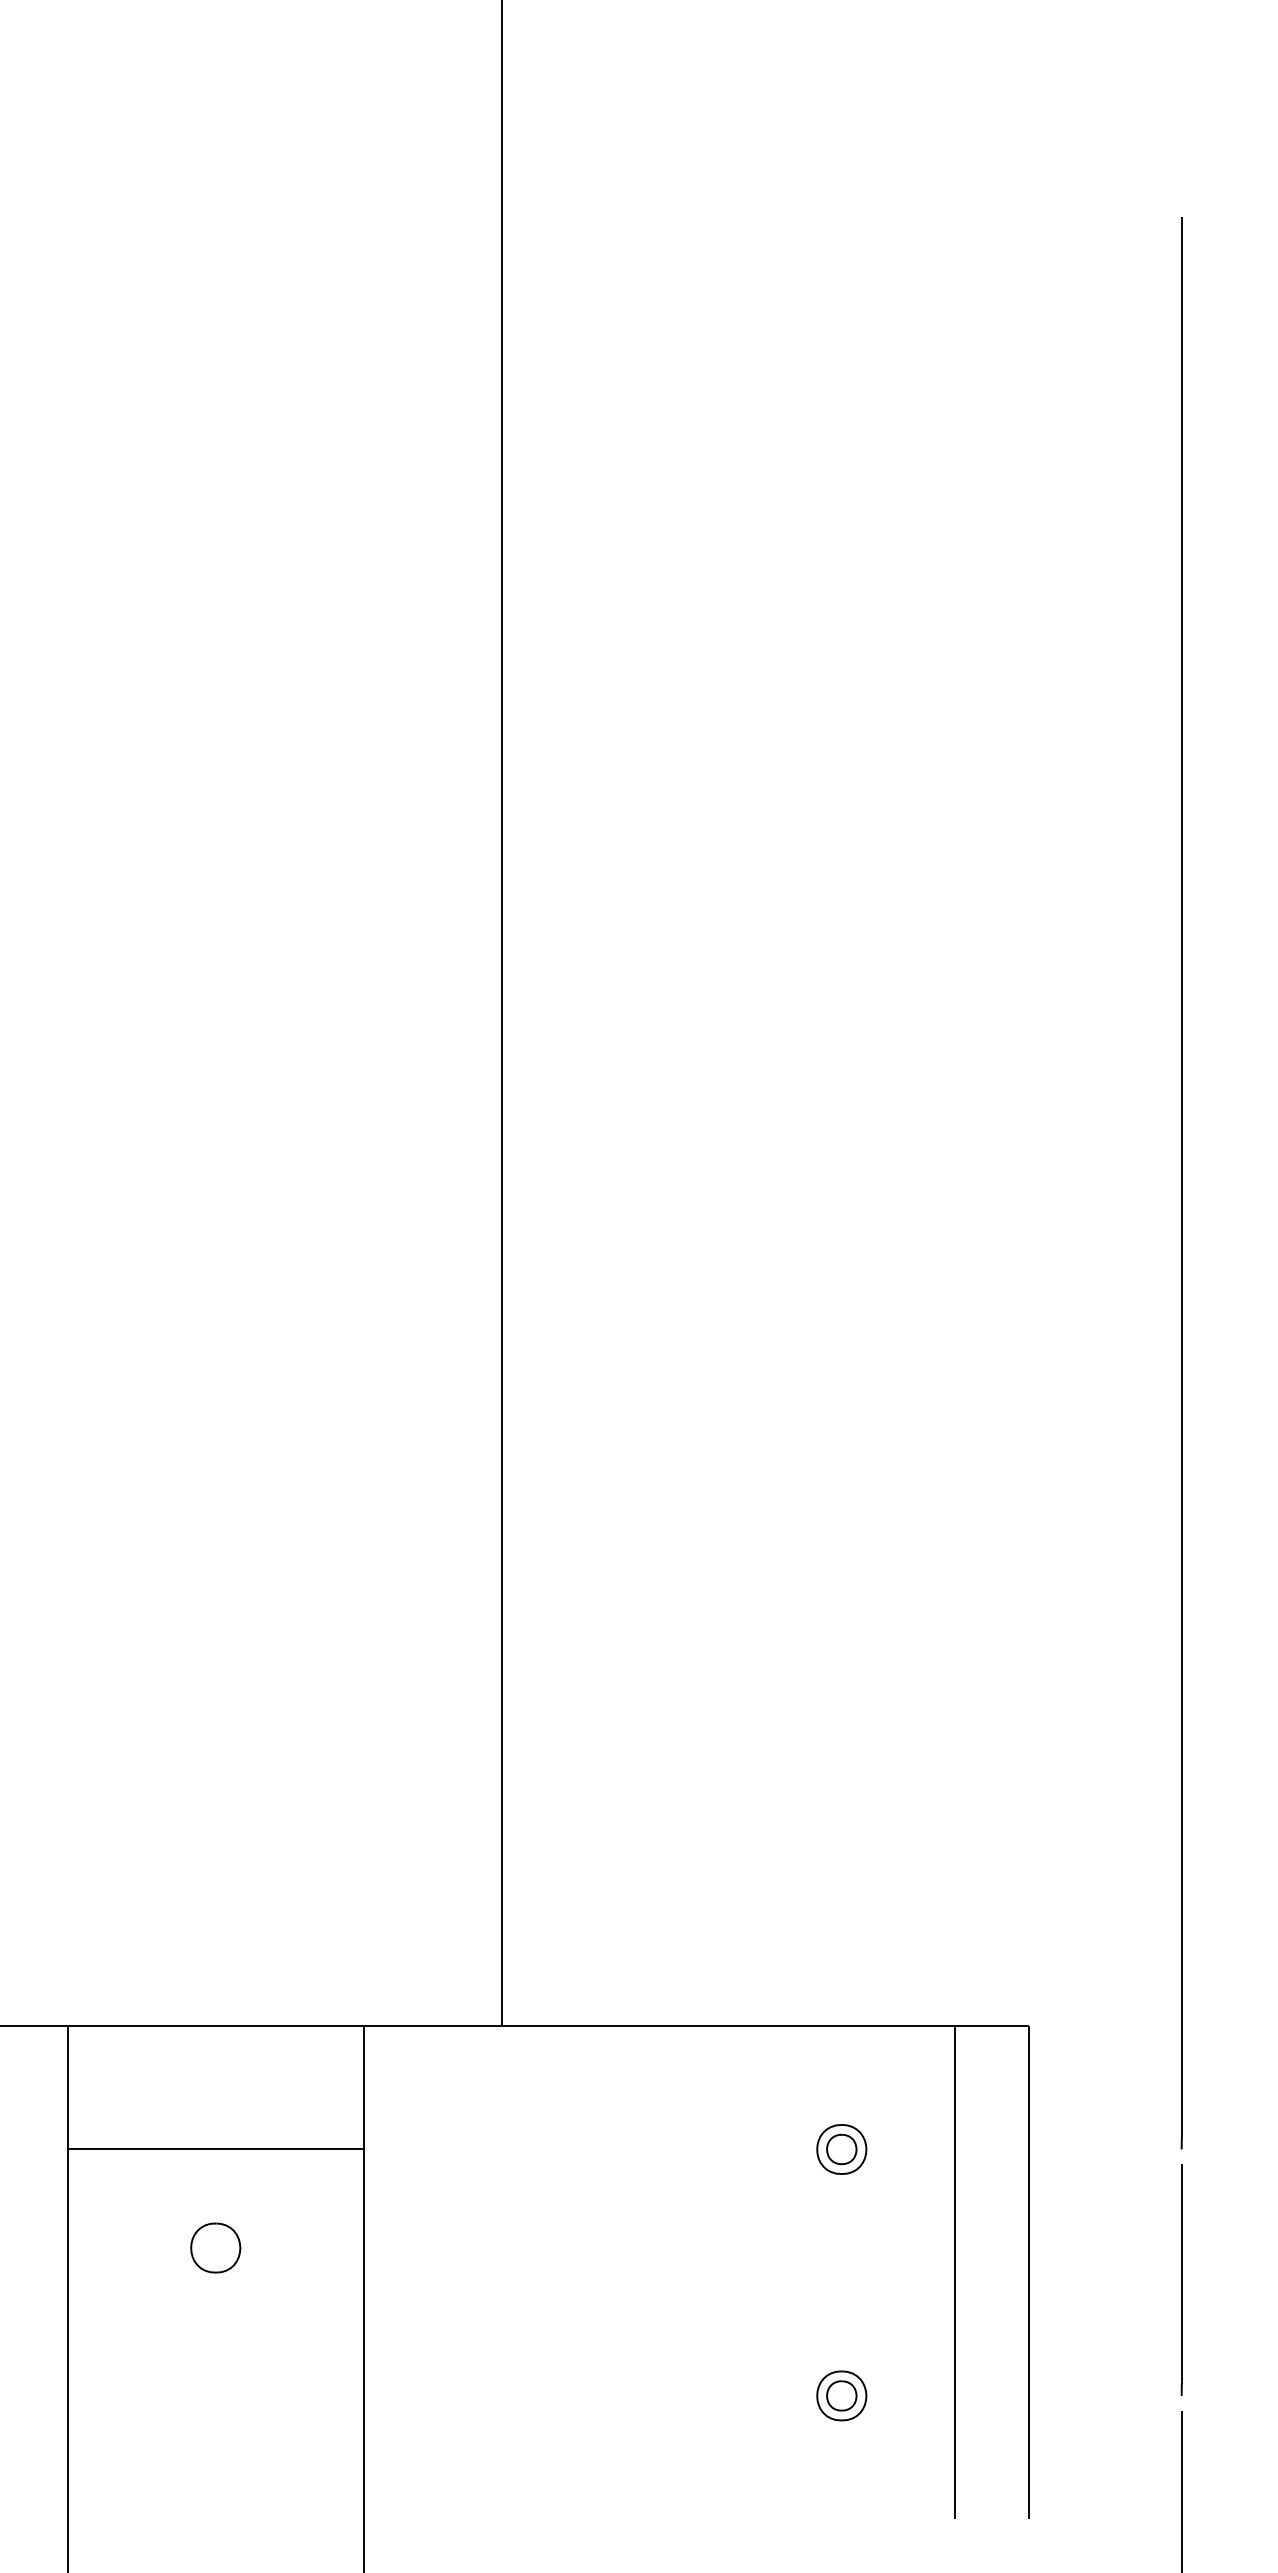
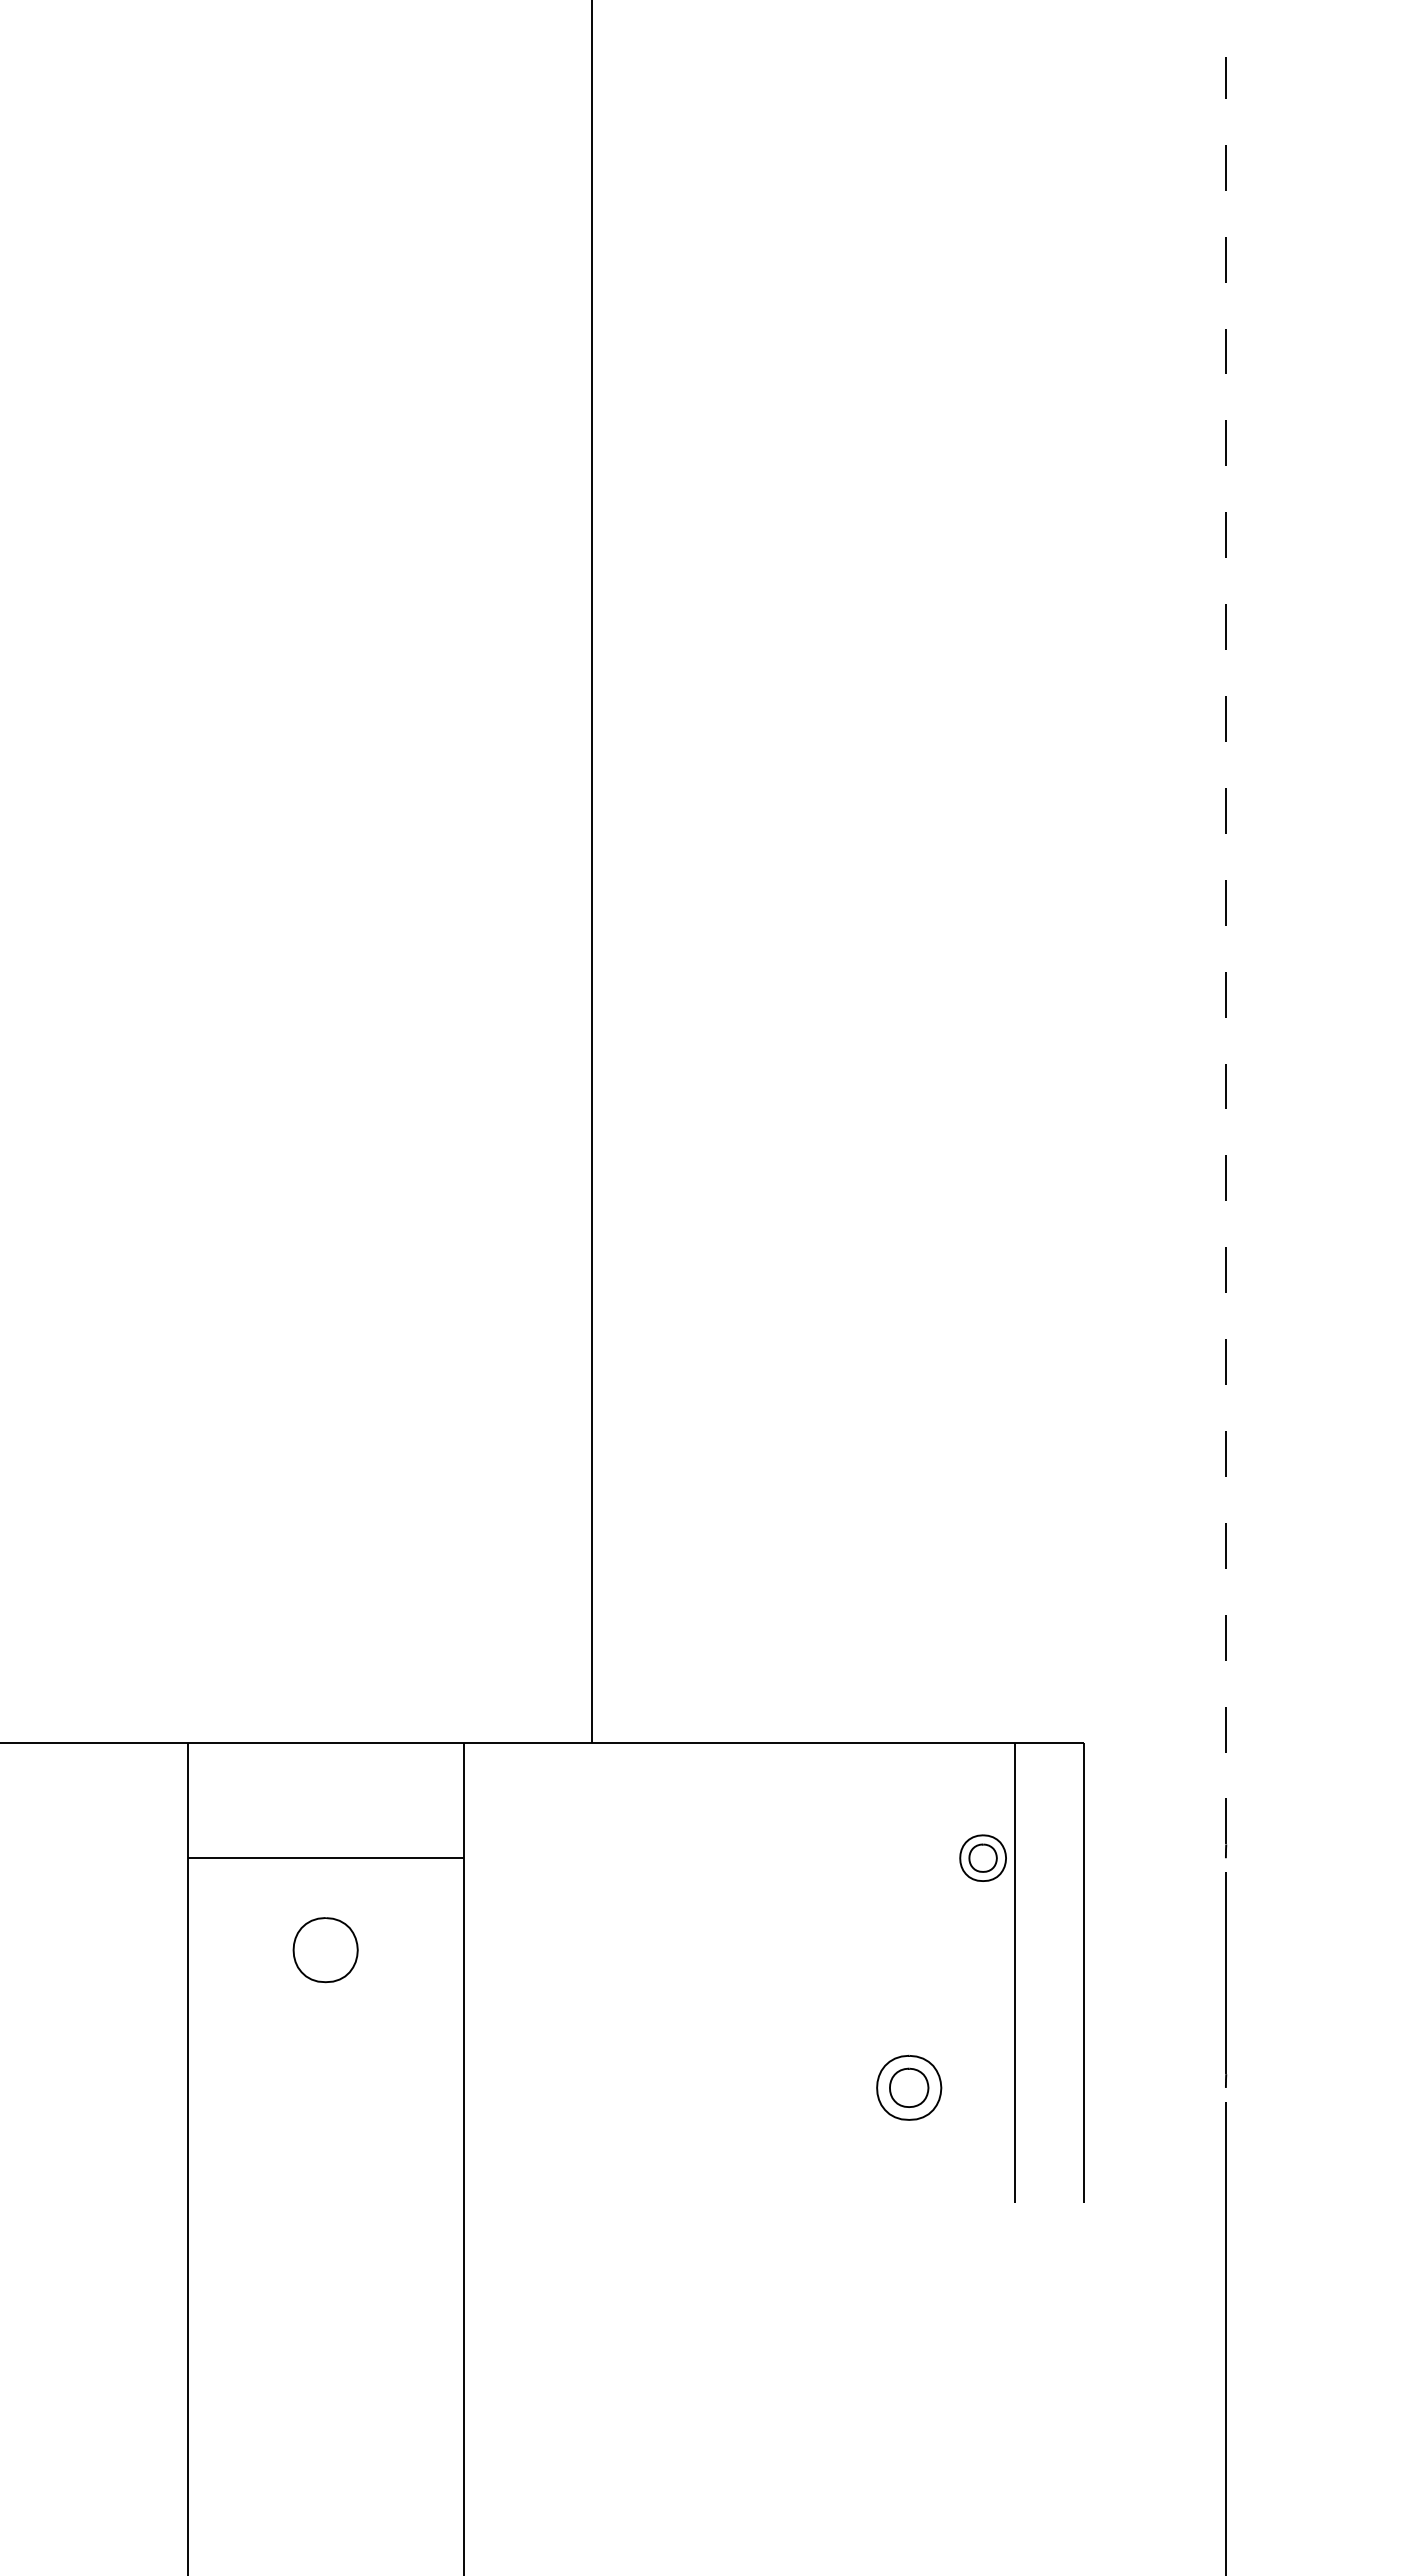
line: (1182, 1175) -> (1226, 950), solid -> dashed
part: (841, 2148) -> (982, 1857), moved
part: (215, 2247) -> (325, 1949), size x1.4
part: (841, 2395) -> (908, 2087), size x1.4

